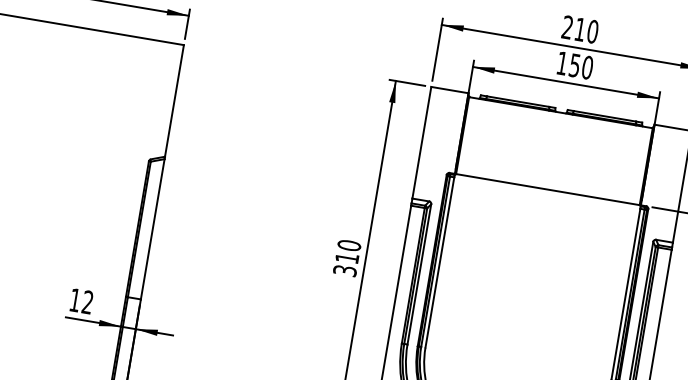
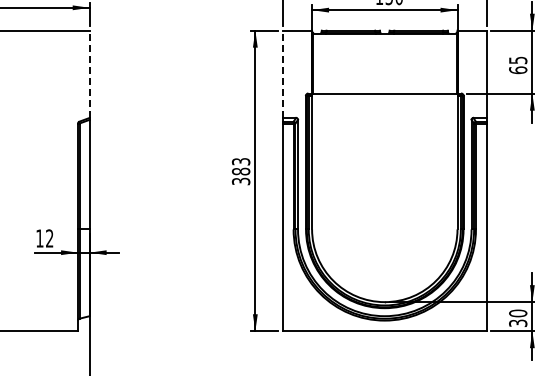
line: (174, 101) -> (89, 74), solid -> dashed
line: (422, 143) -> (283, 74), solid -> dashed
text: (347, 251) -> (240, 166), 310 -> 383

